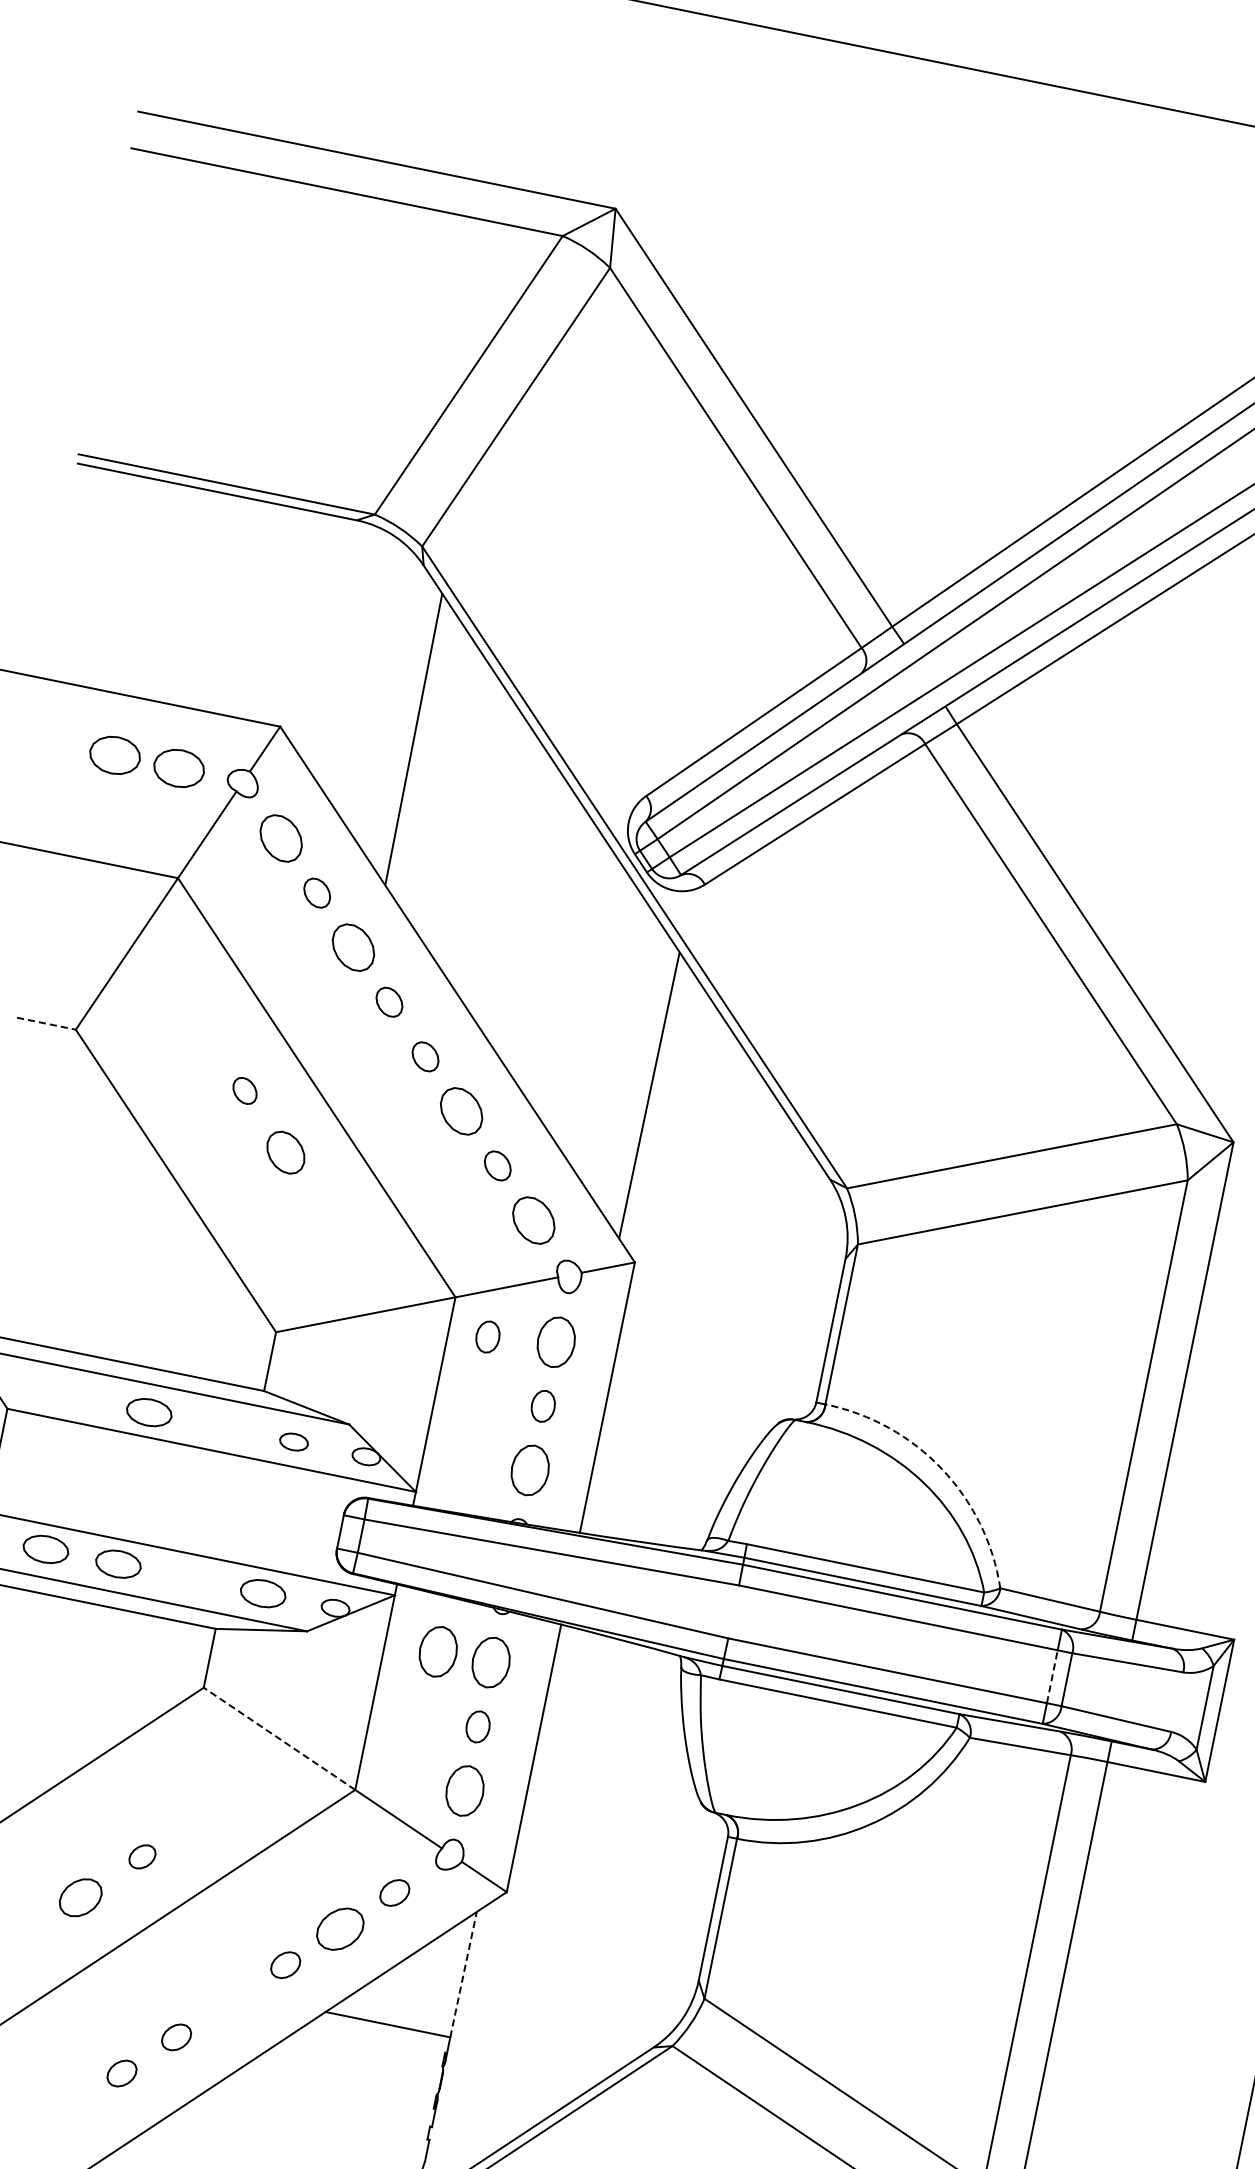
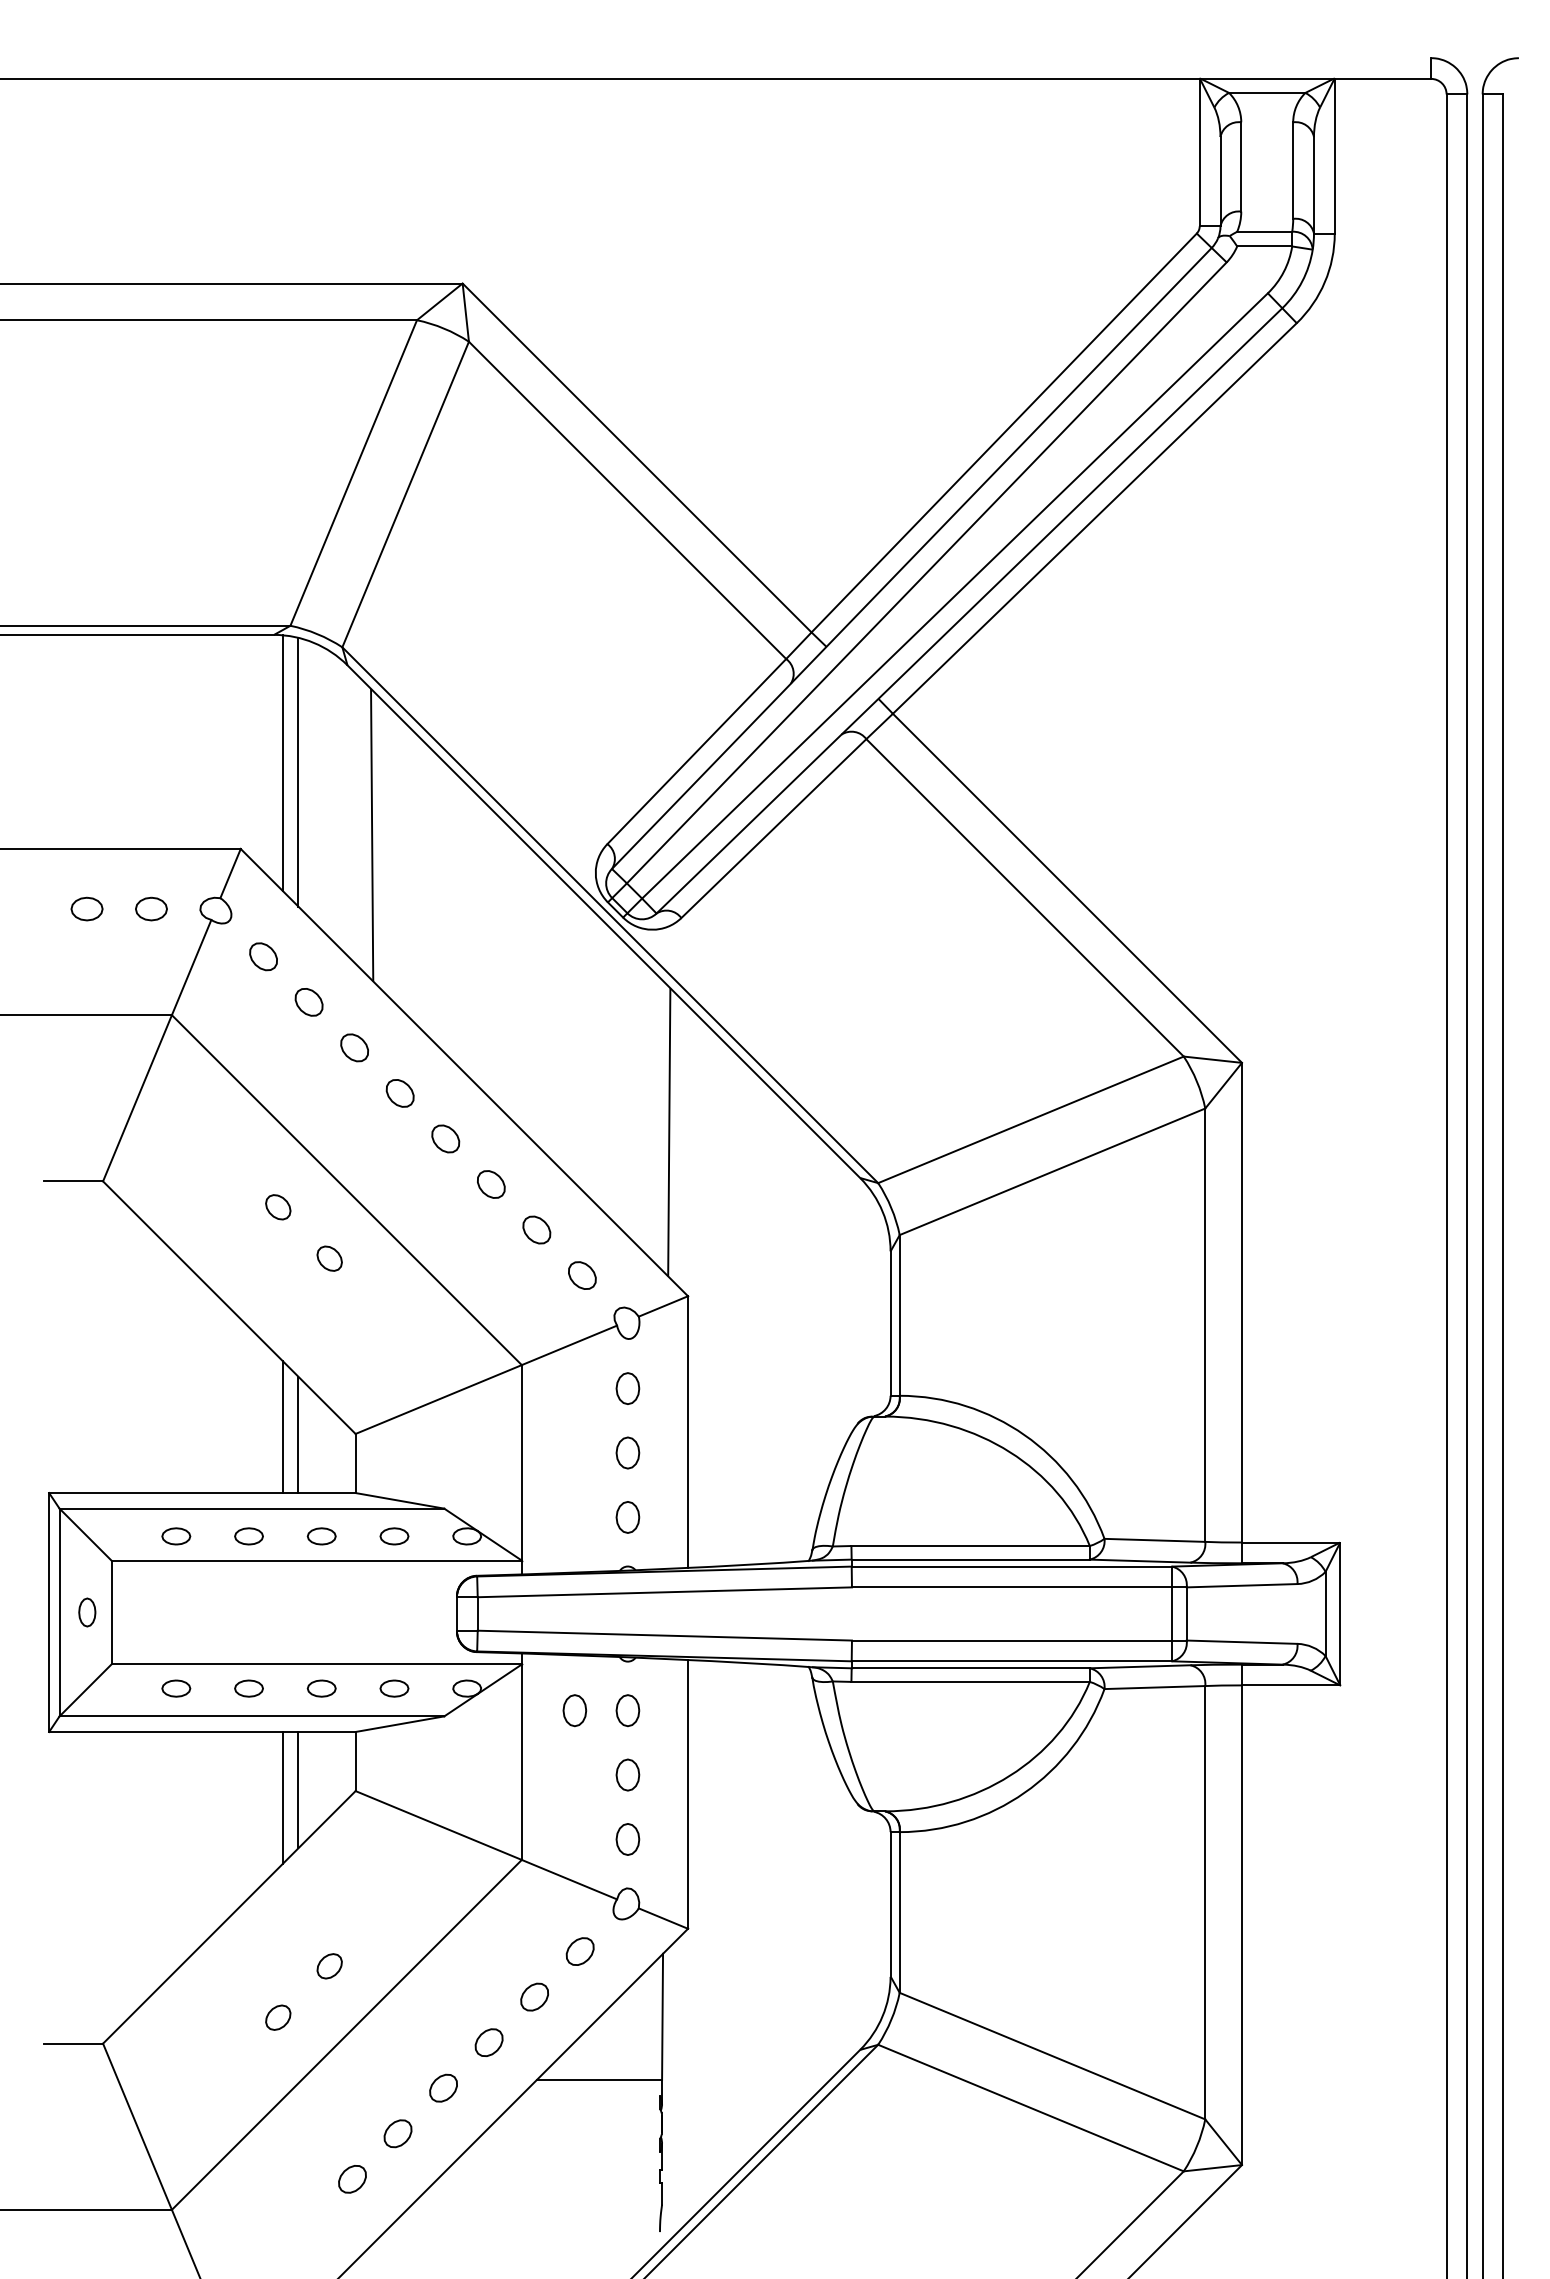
line: (339, 650) -> (282, 763), added
line: (353, 661) -> (298, 771), added
part: (114, 754) -> (86, 908), size x0.62
part: (179, 767) -> (151, 908), size x0.62
part: (281, 838) -> (263, 956), size x0.62
part: (353, 947) -> (354, 1047), size x0.62
line: (46, 1023) -> (73, 1181), dashed -> solid
part: (461, 1111) -> (491, 1184), size x0.62
part: (285, 1152) -> (329, 1258), size x0.62
part: (534, 1220) -> (582, 1275), size x0.62
line: (204, 1310) -> (282, 1427), added
line: (219, 1321) -> (298, 1434), added
part: (487, 1336) -> (560, 1396), removed
part: (555, 1342) -> (627, 1388), size x0.62
part: (77, 1398) -> (176, 1536), added
part: (148, 1412) -> (248, 1536), size x0.62
part: (221, 1427) -> (321, 1536), added
arc: (941, 1469) -> (1024, 1435), dashed -> solid
part: (529, 1470) -> (627, 1517), size x0.62
part: (46, 1549) -> (176, 1688), size x0.62
part: (117, 1563) -> (248, 1688), size x0.62
part: (190, 1578) -> (321, 1688), added
part: (263, 1593) -> (394, 1688), size x0.62
part: (437, 1651) -> (574, 1710), size x0.62
part: (490, 1662) -> (627, 1710), size x0.62
line: (147, 1674) -> (298, 1789), added
line: (1052, 1676) -> (1172, 1613), dashed -> solid
line: (129, 1679) -> (282, 1797), added
line: (279, 1738) -> (438, 1825), dashed -> solid
part: (464, 1790) -> (627, 1839), size x0.62
part: (81, 1897) -> (278, 2017), size x0.62
part: (340, 1928) -> (534, 1996), size x0.62
line: (463, 1974) -> (662, 2016), dashed -> solid
part: (231, 2000) -> (443, 2087), added

